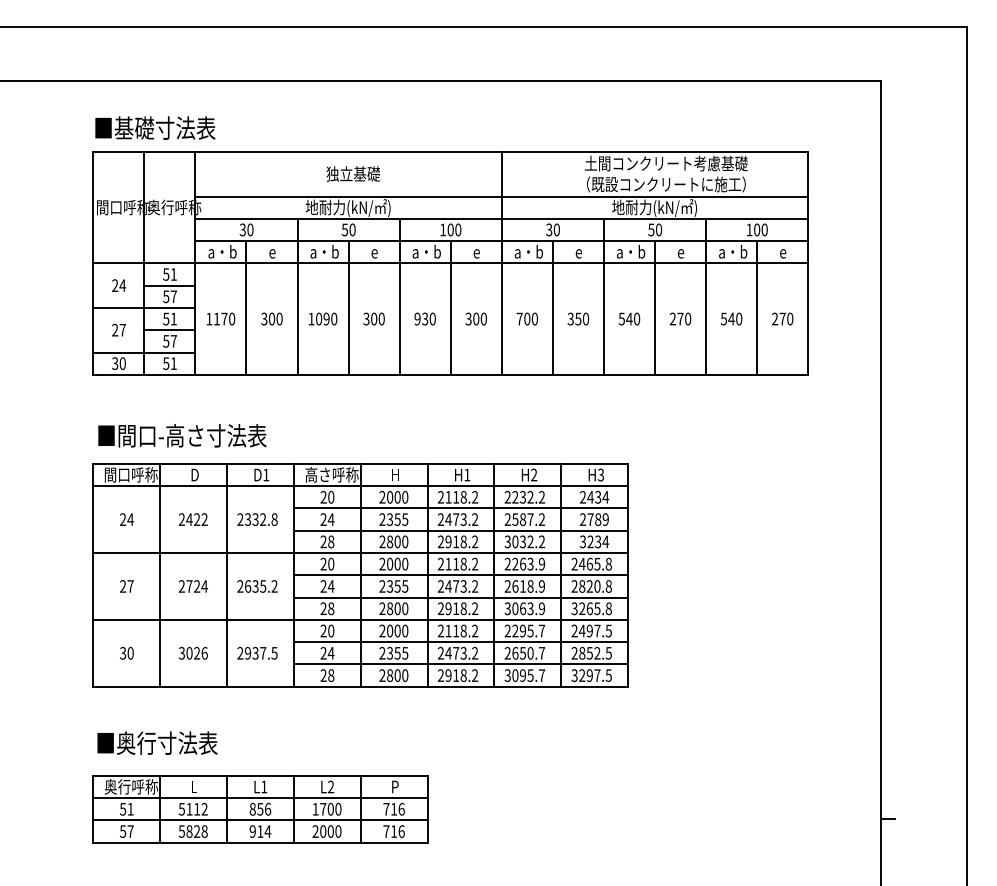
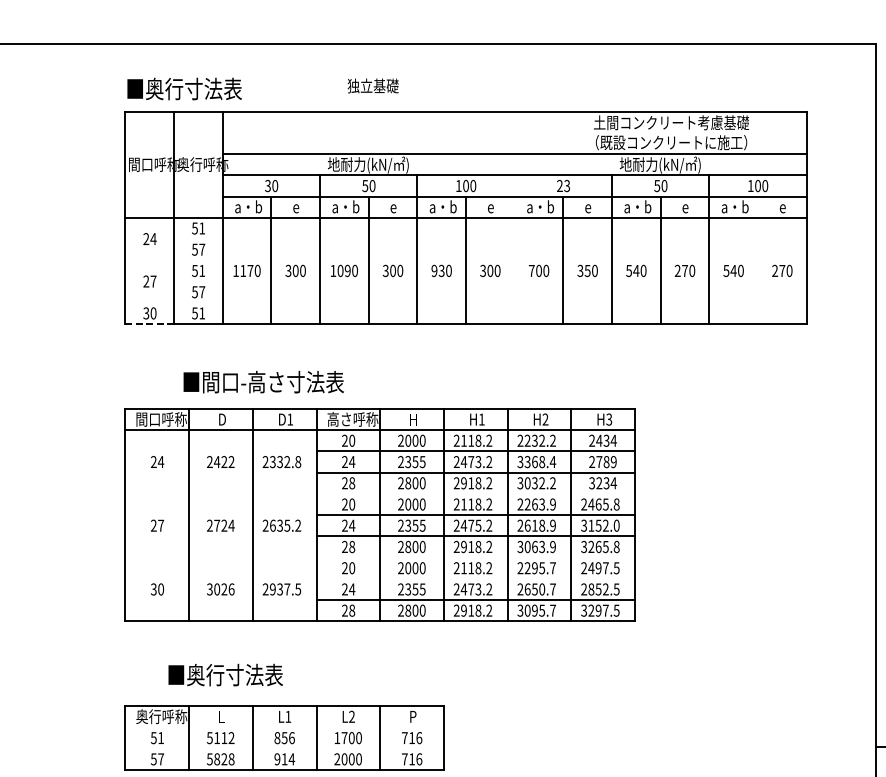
text: (133, 127) -> (163, 88), ■基礎寸法表 -> ■奥行寸法表
text: (352, 173) -> (372, 85), moved
text: (552, 229) -> (563, 185), 30 -> 23
line: (501, 262) -> (514, 217), removed
line: (169, 285) -> (198, 238), removed
line: (144, 307) -> (174, 259), removed
line: (757, 307) -> (758, 259), removed
line: (169, 330) -> (198, 281), removed
line: (144, 352) -> (174, 302), removed
line: (118, 374) -> (149, 323), solid -> dashed
text: (182, 435) -> (263, 381), moved
text: (524, 519) -> (536, 461), 2587.2 -> 3368.4
line: (360, 553) -> (380, 494), removed
text: (463, 586) -> (478, 525), 2473.2 -> 2475.2
text: (591, 586) -> (600, 525), 2820.8 -> 3152.0
line: (360, 619) -> (380, 557), removed
line: (460, 642) -> (475, 579), removed
text: (157, 742) -> (225, 674), moved
line: (260, 798) -> (284, 727), removed
line: (260, 820) -> (284, 748), removed

